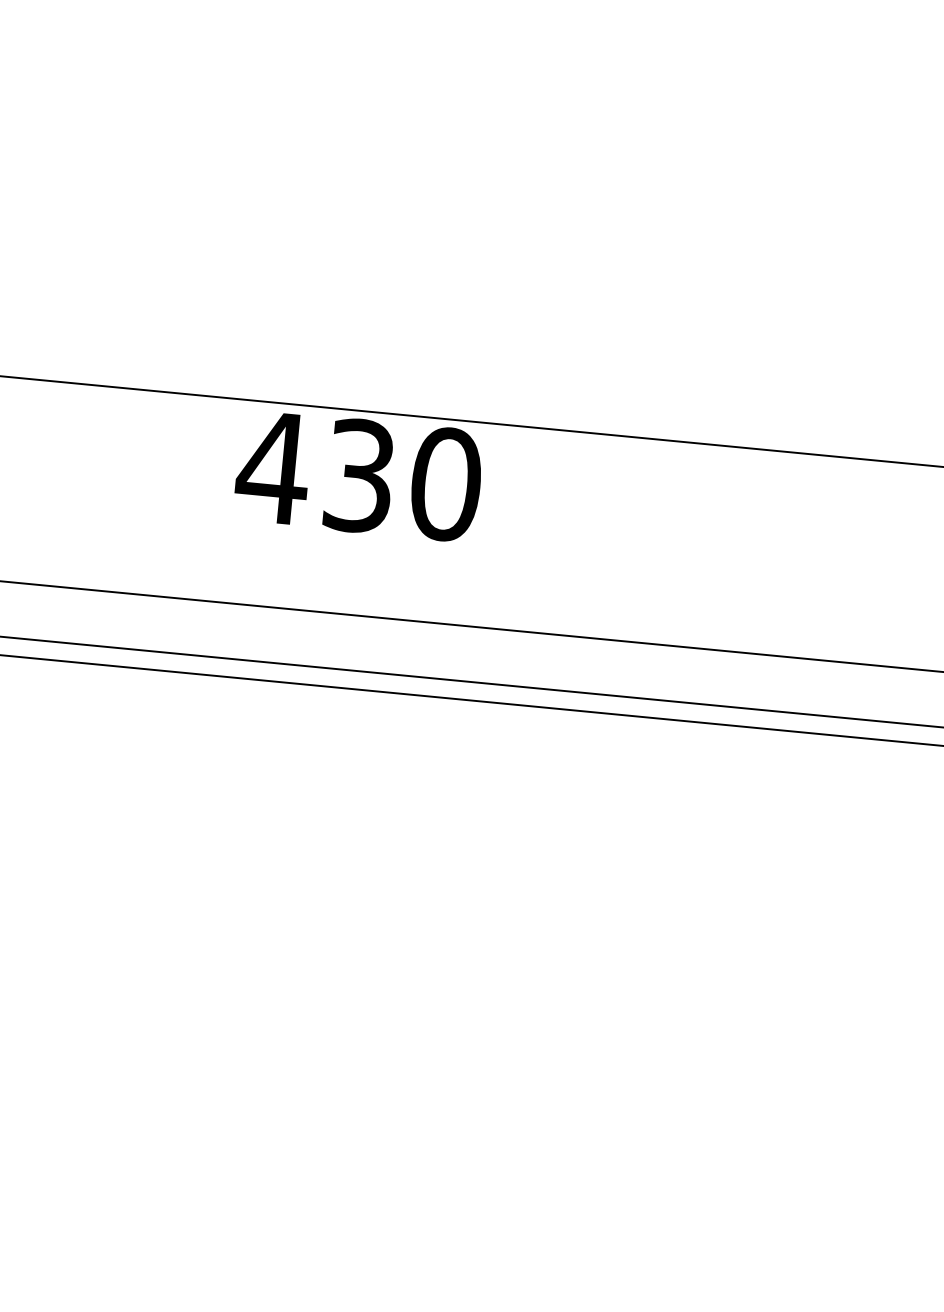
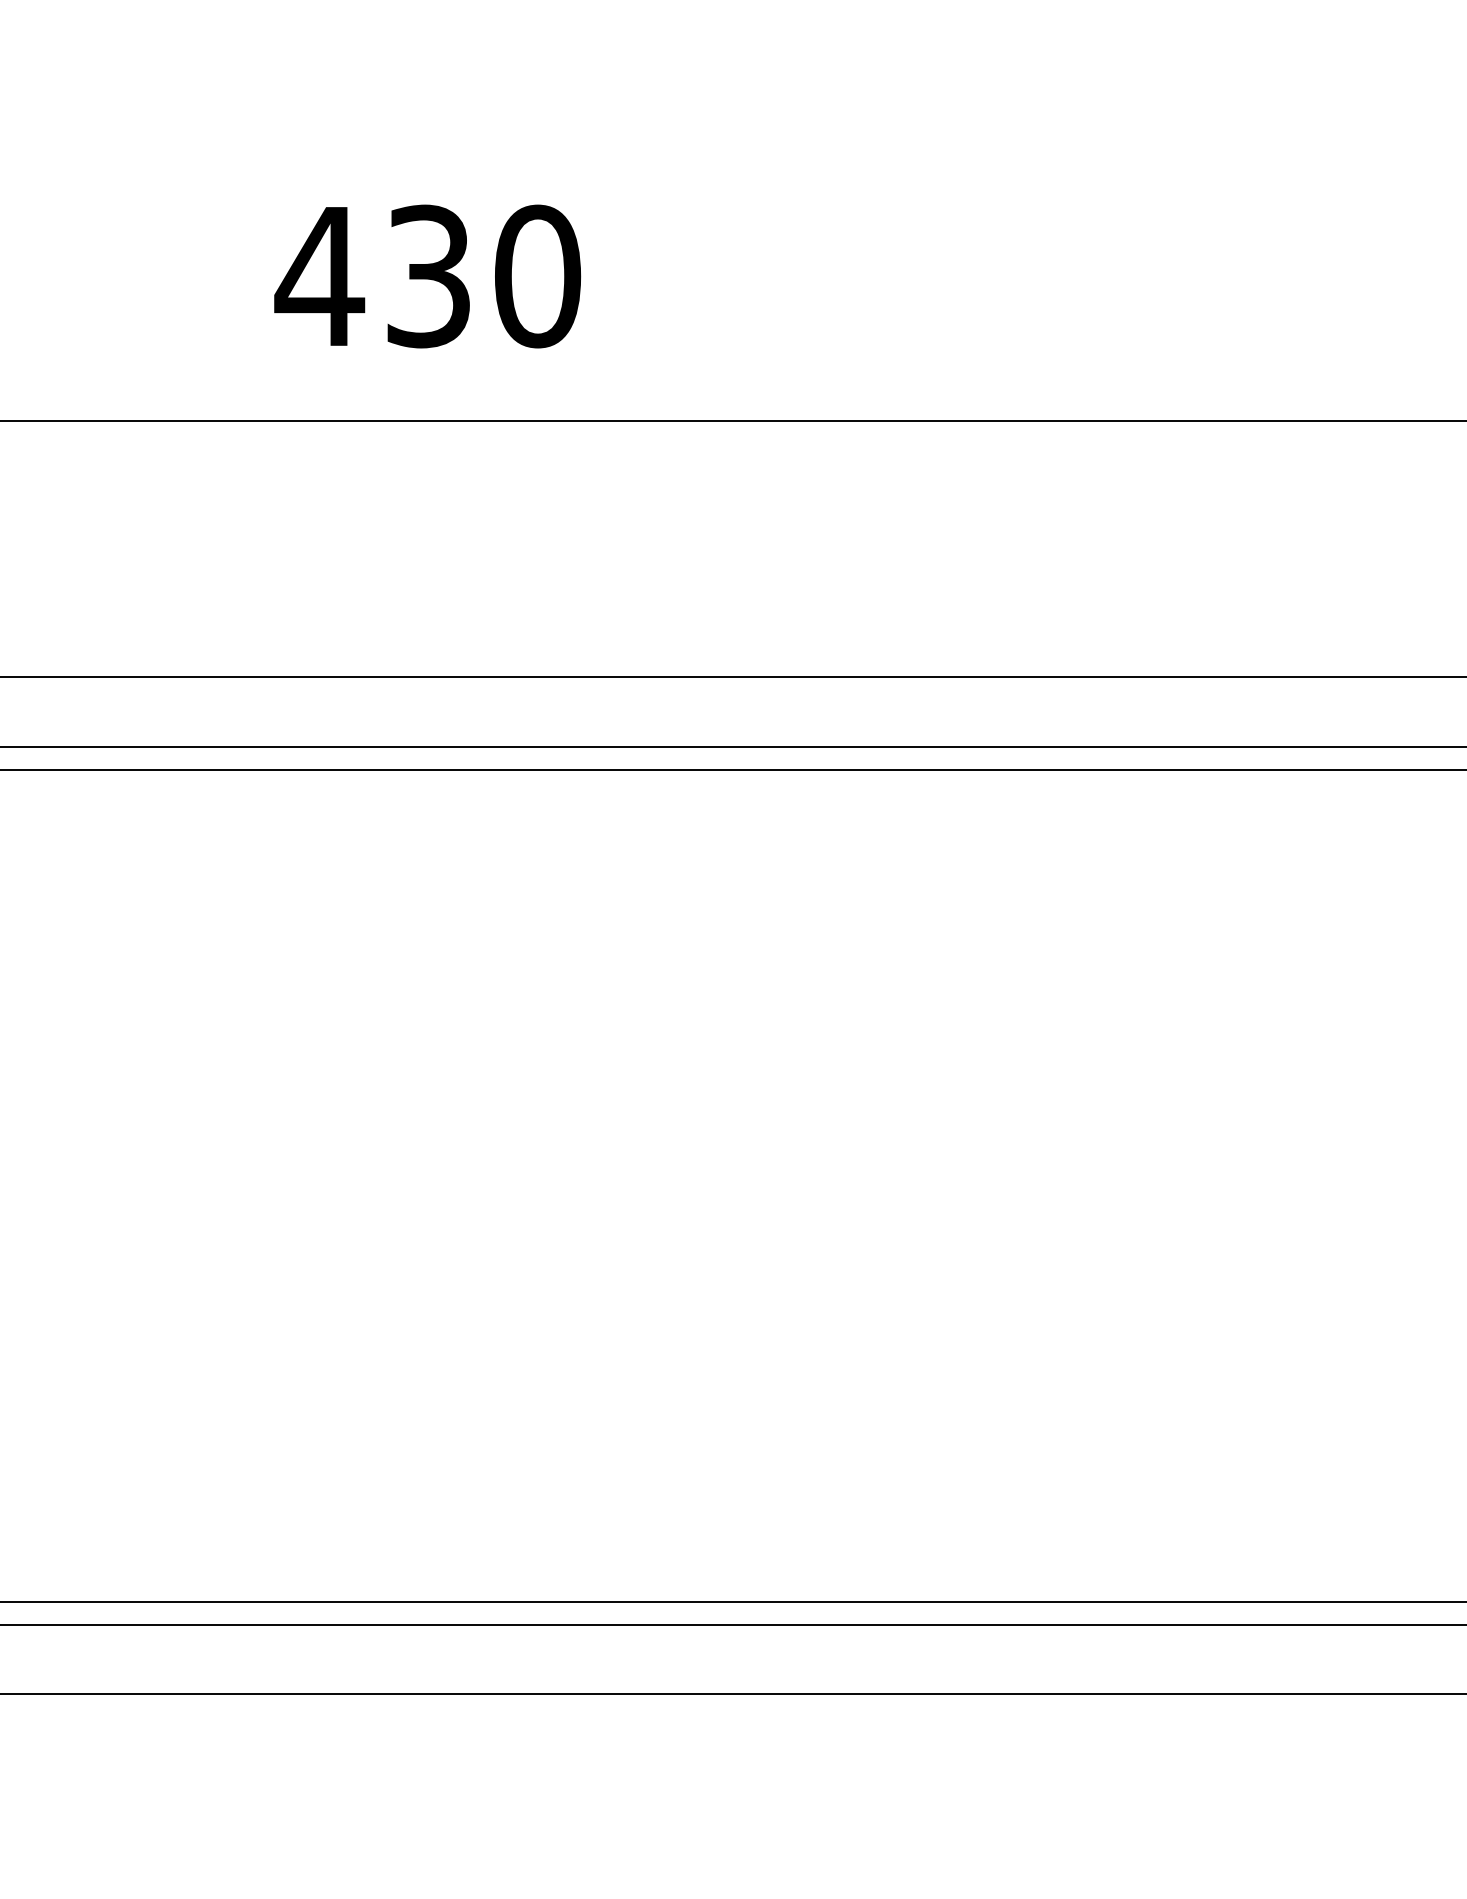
text: (358, 475) -> (427, 276), moved

